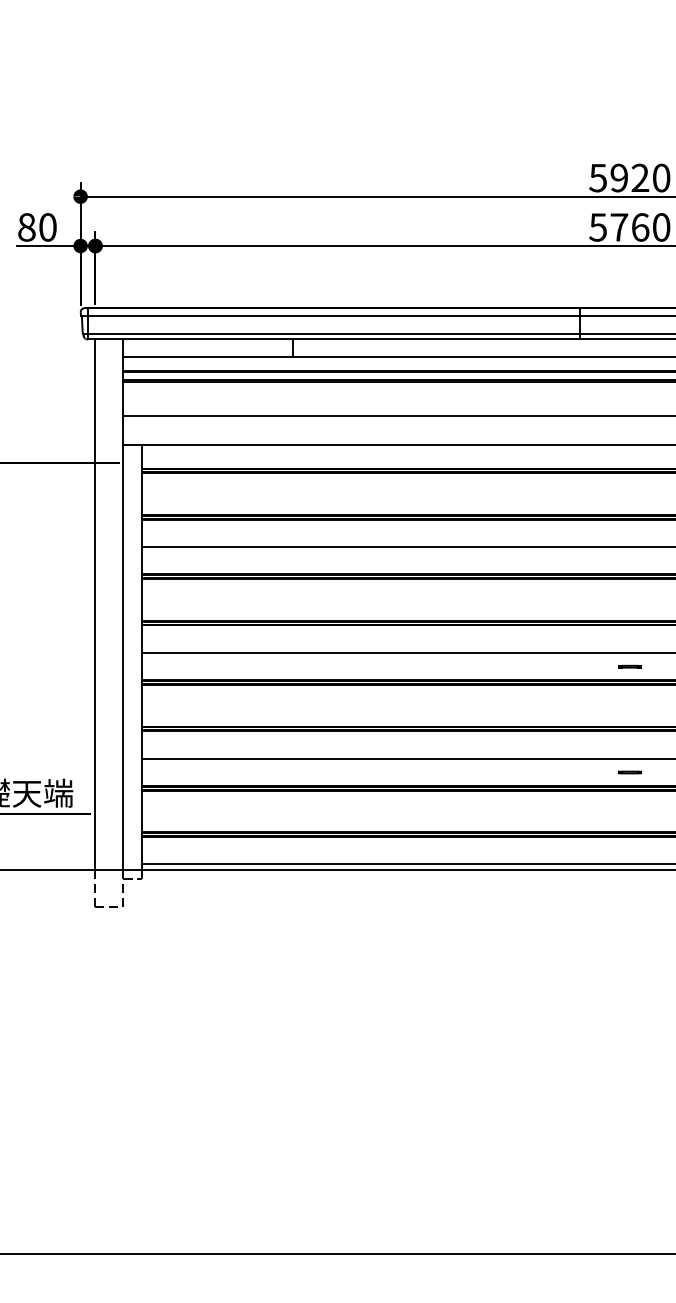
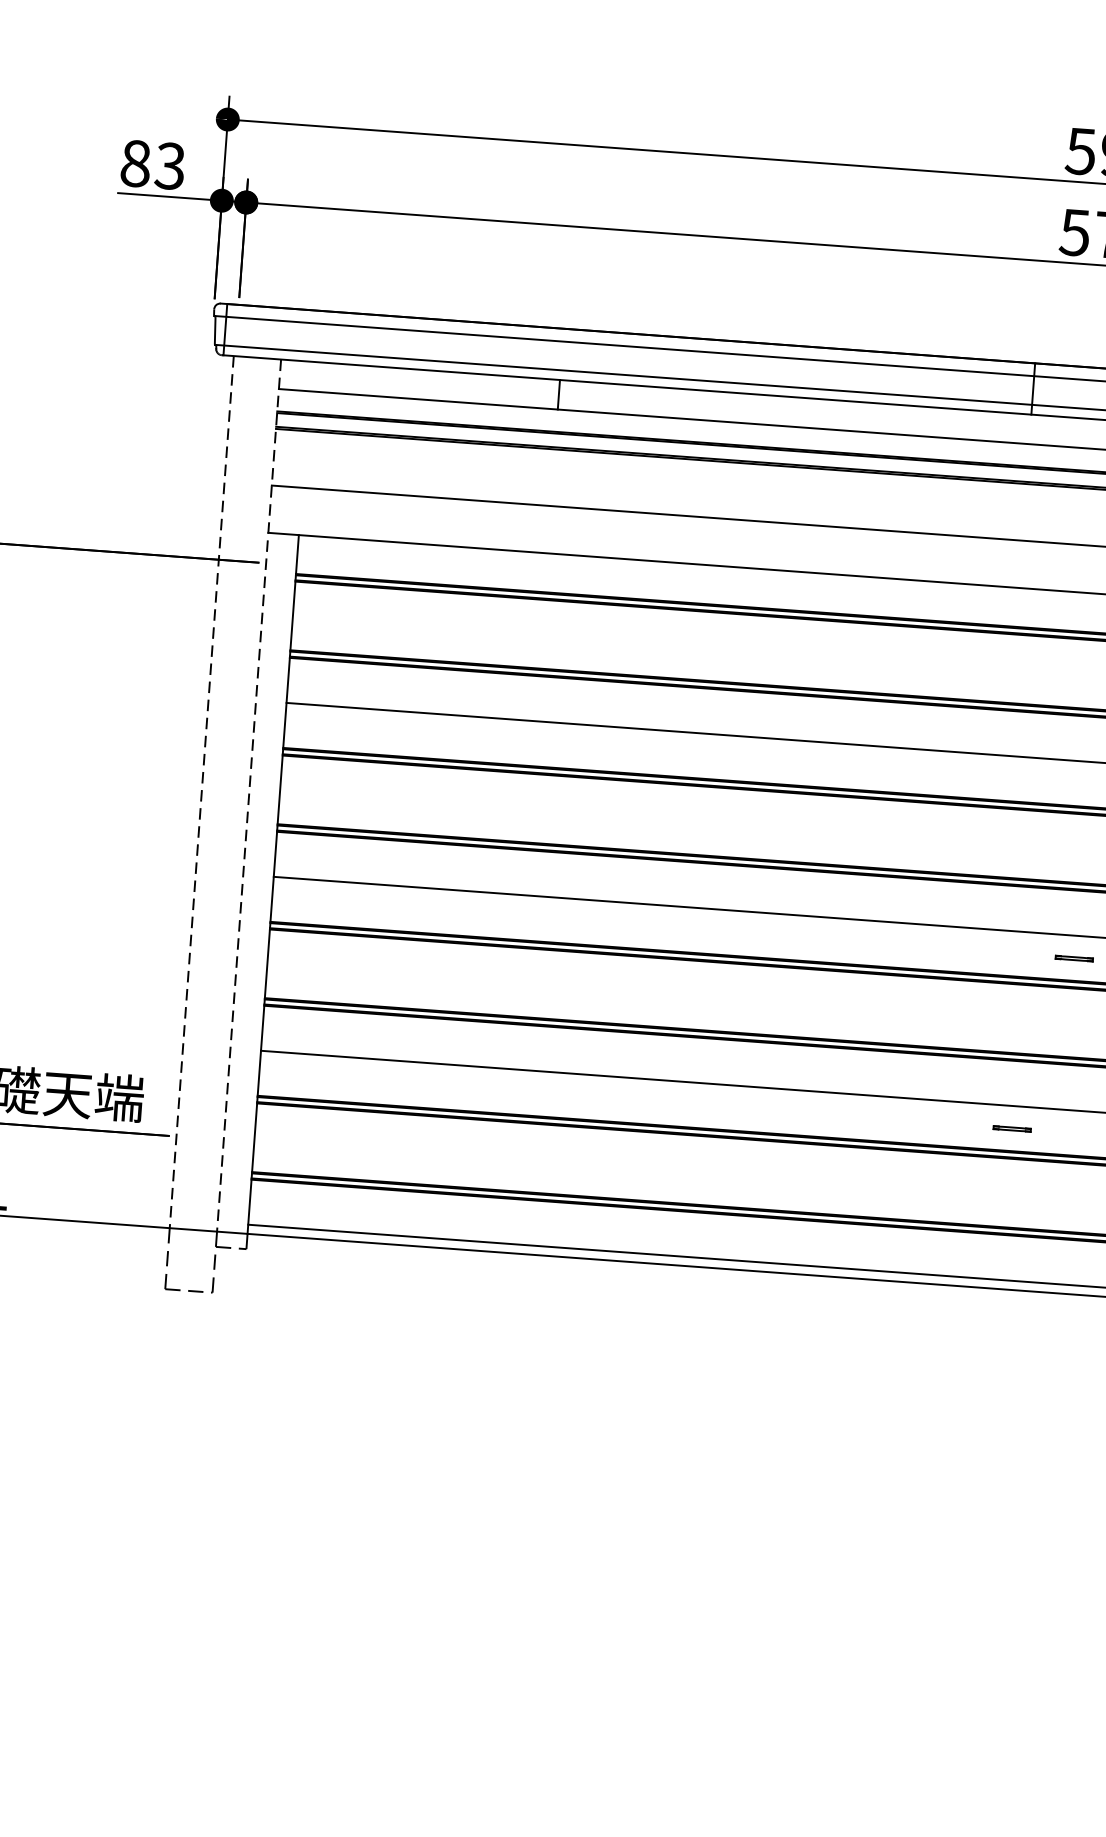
text: (47, 227) -> (169, 166), 80 -> 83
line: (94, 605) -> (201, 793), solid -> dashed
line: (123, 605) -> (249, 796), solid -> dashed
line: (629, 772) -> (1011, 1128), moved

